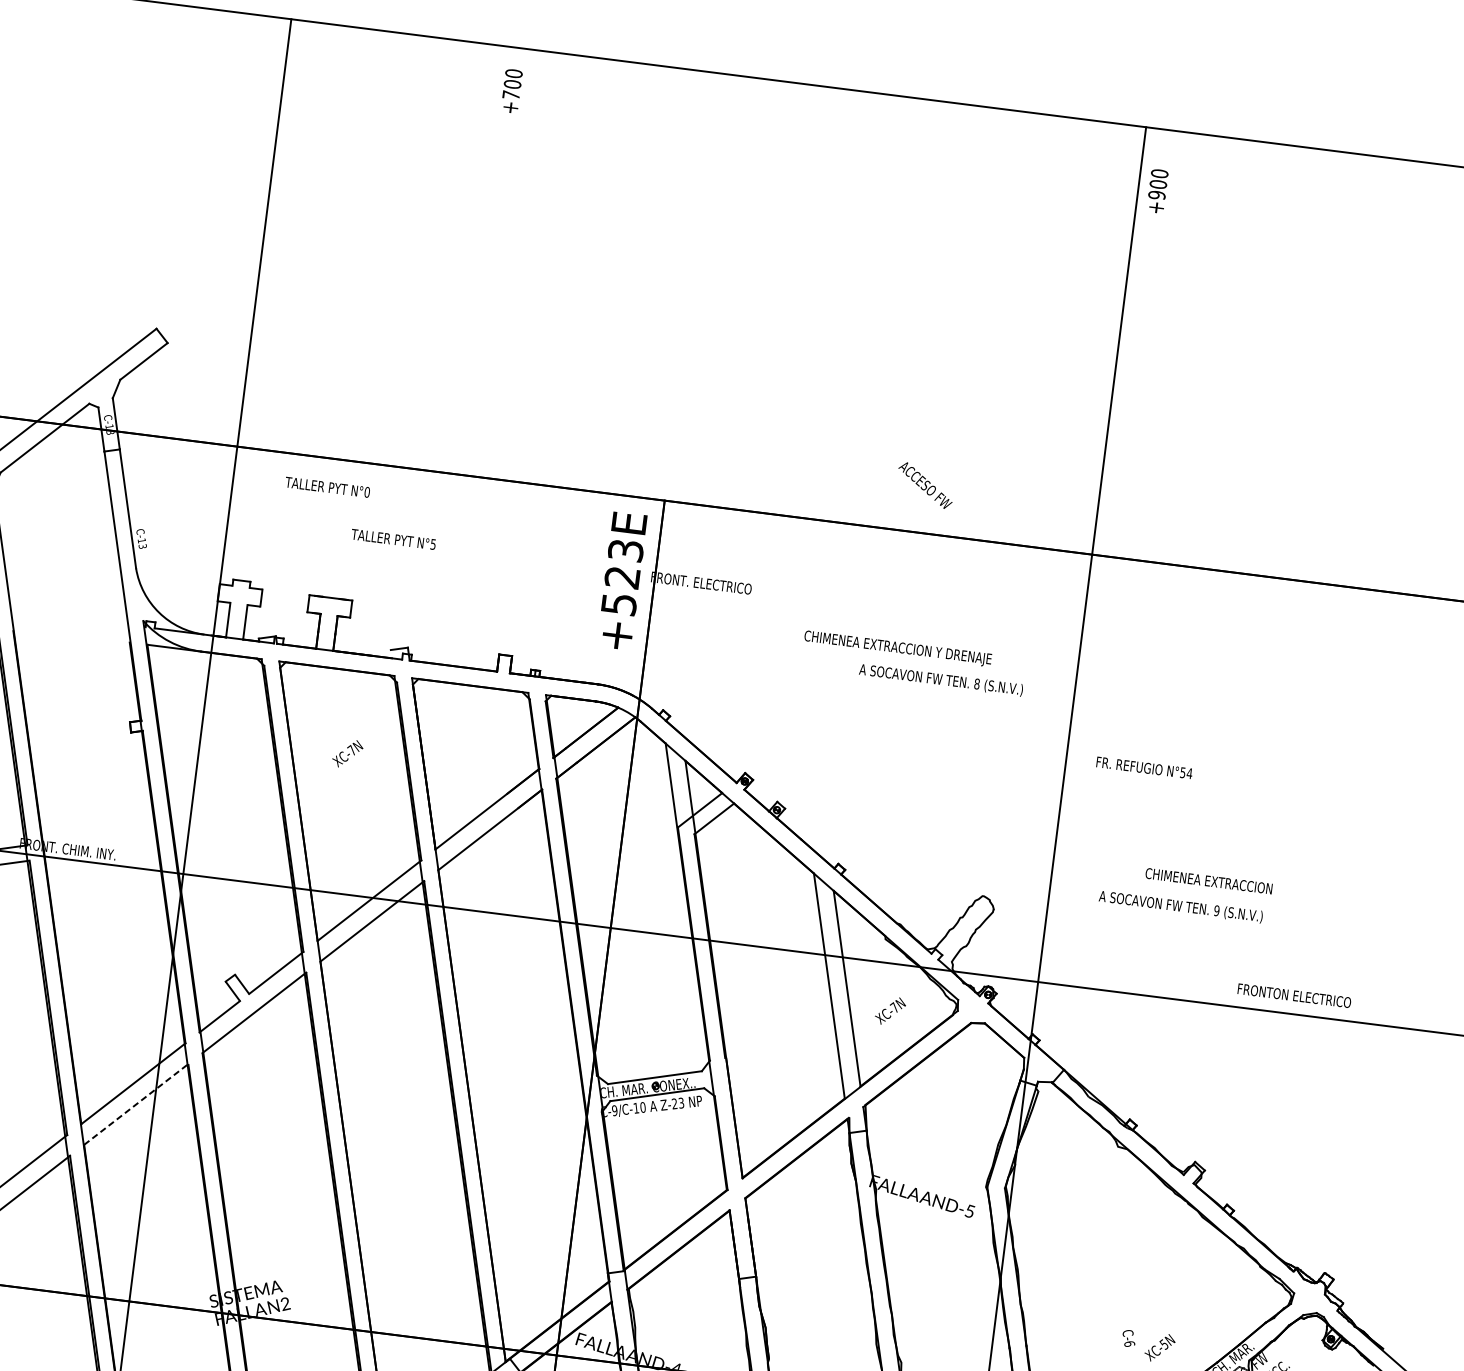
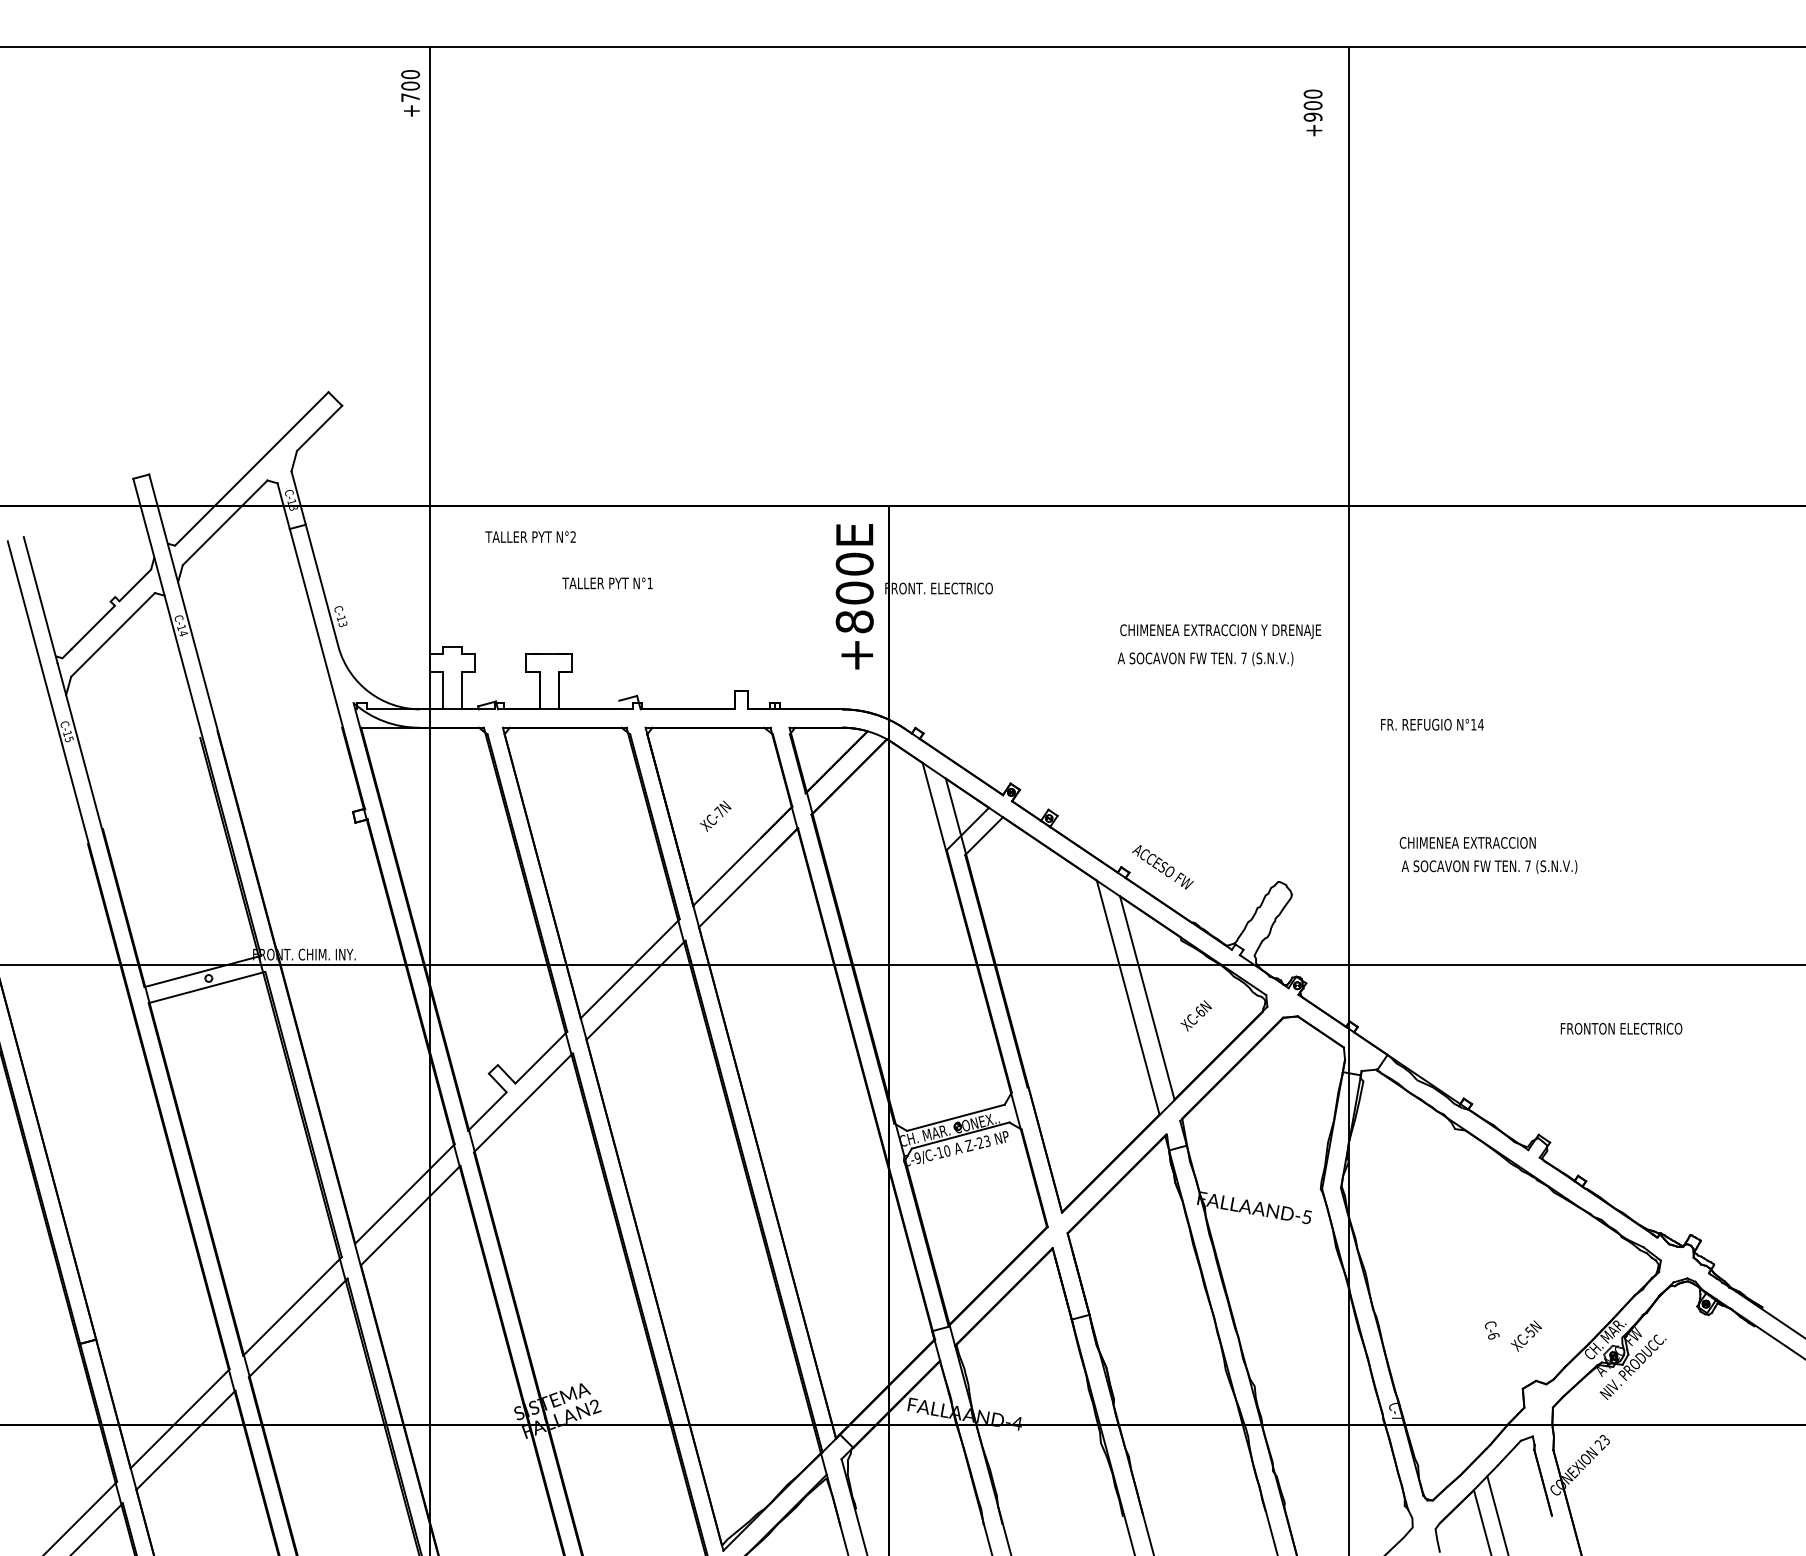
text: (511, 91) -> (410, 93), moved
text: (1157, 190) -> (1312, 112), moved
text: (925, 485) -> (1162, 867), moved
text: (367, 491) -> (573, 536), N°0 -> N°2
text: (432, 544) -> (649, 583), N°5 -> N°1
text: (622, 576) -> (854, 592), +523E -> +800E
text: (897, 648) -> (1220, 631), moved
text: (976, 684) -> (1243, 658), 8 -> 7
text: (347, 753) -> (715, 815), moved
text: (1182, 772) -> (1473, 724), N°54 -> N°14
text: (1208, 880) -> (1467, 842), moved
text: (1216, 910) -> (1527, 866), 9 -> 7
text: (1294, 995) -> (1621, 1028), moved
text: (894, 1007) -> (1199, 1011), XC-7N -> XC-6N
line: (136, 1104) -> (411, 1215), dashed -> solid

